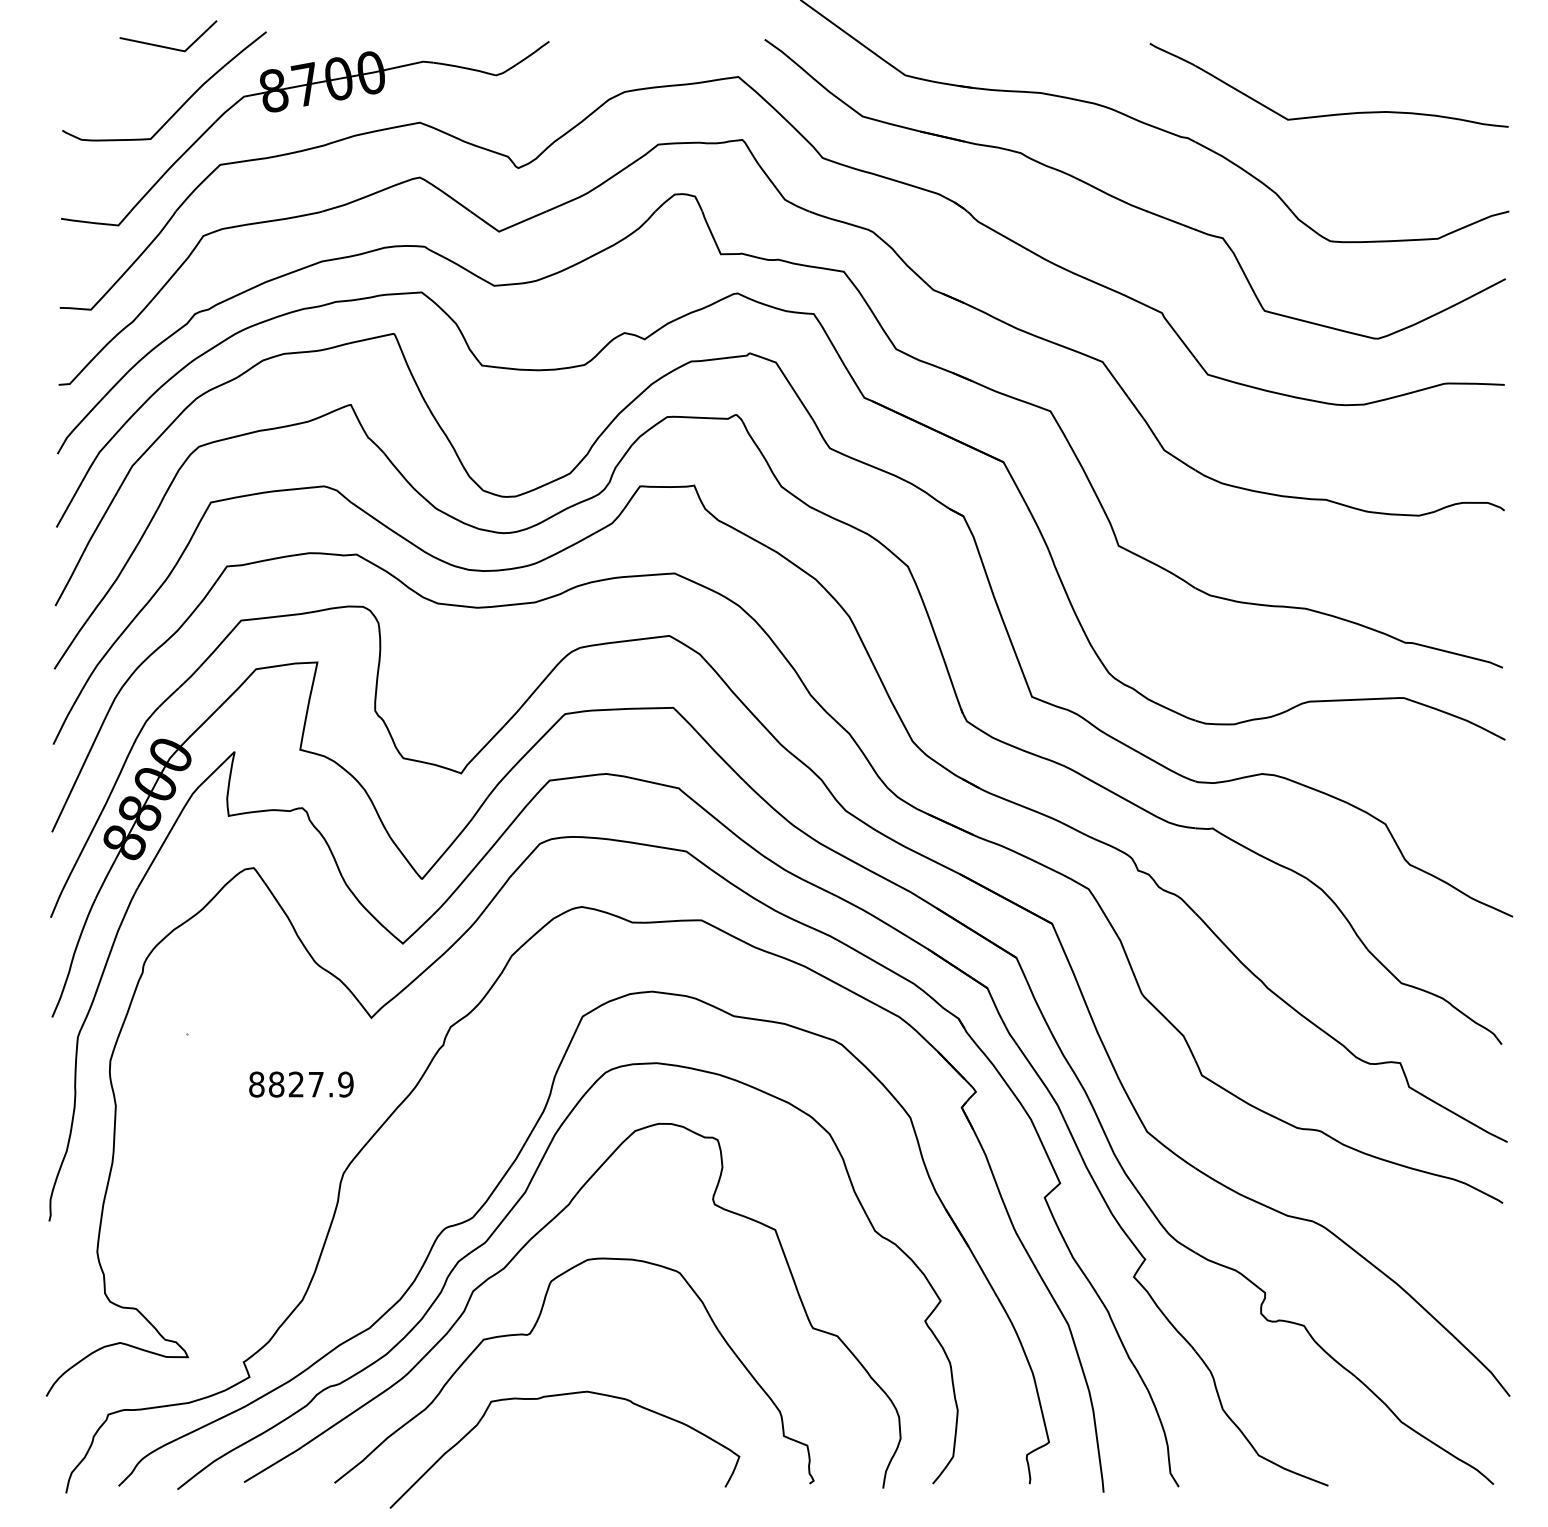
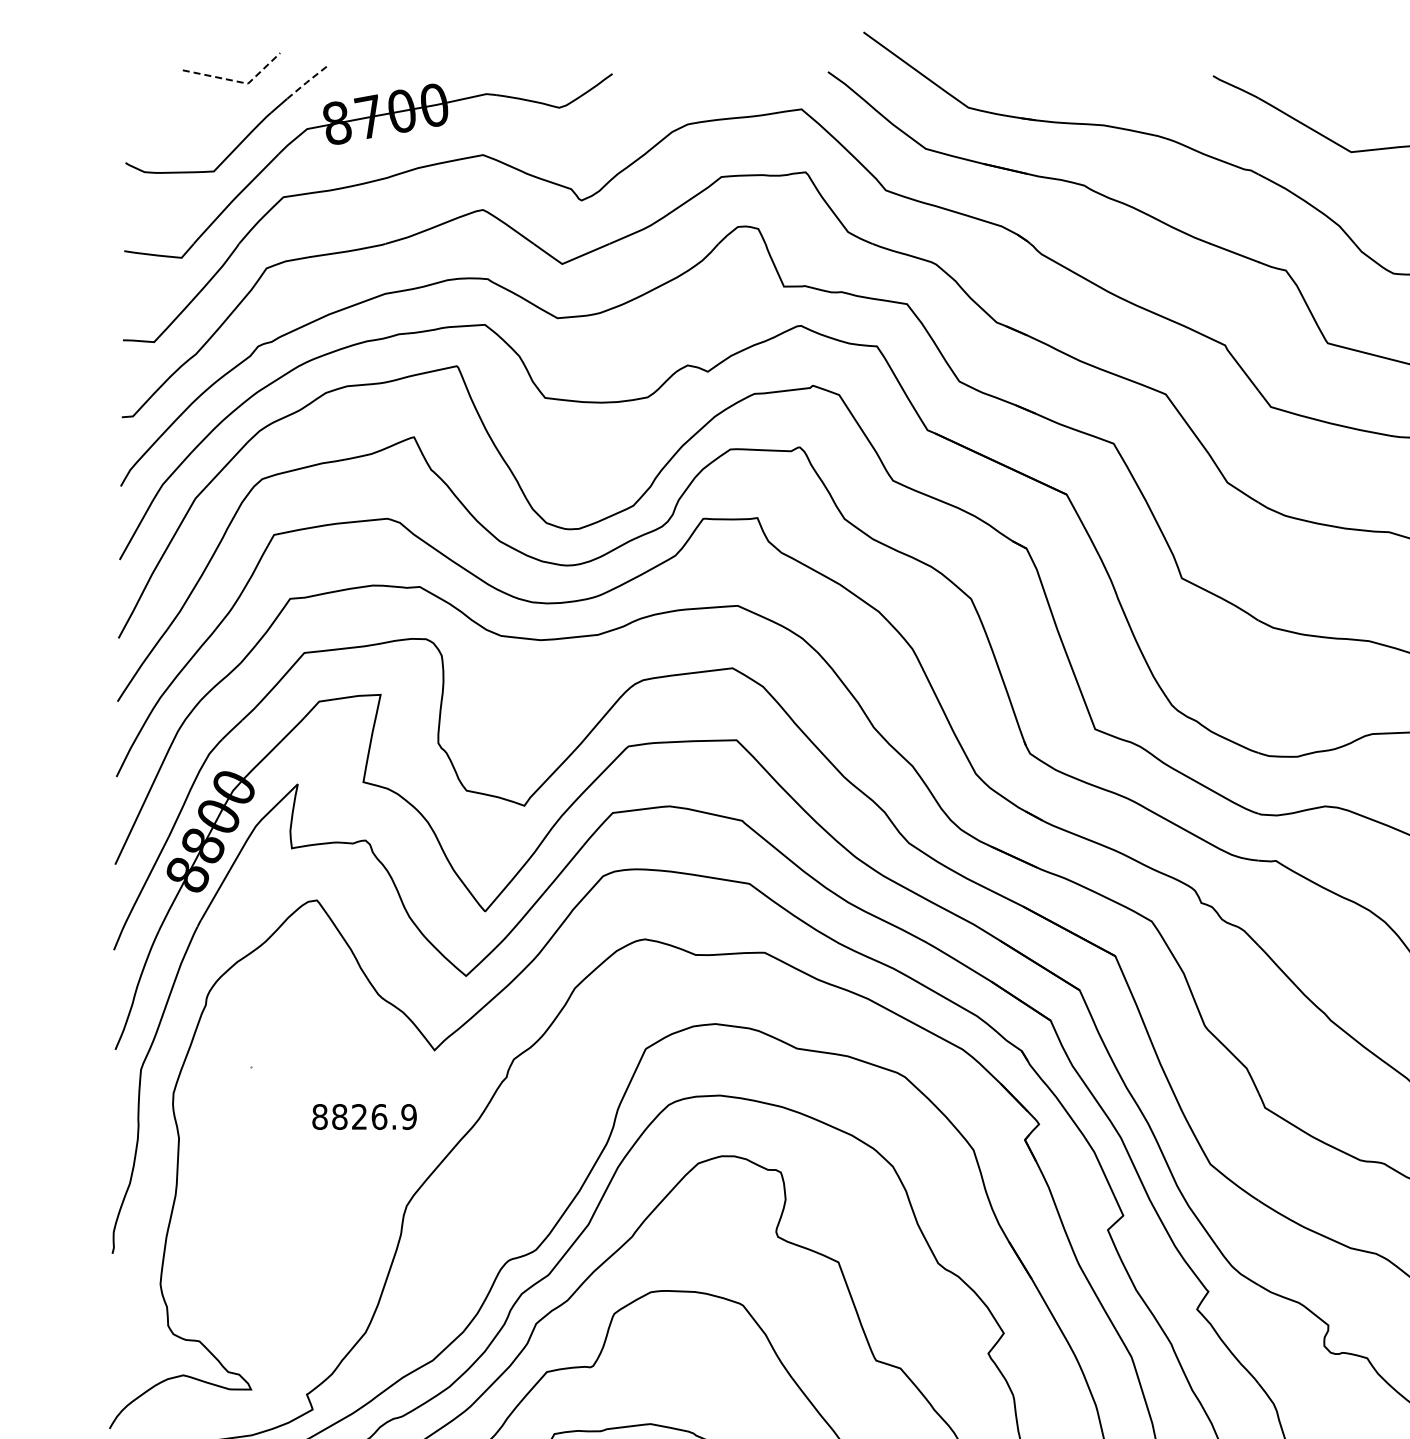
line: (175, 49) -> (238, 81), solid -> dashed
line: (244, 49) -> (307, 81), solid -> dashed
text: (316, 1084) -> (379, 1116), 8827.9 -> 8826.9

